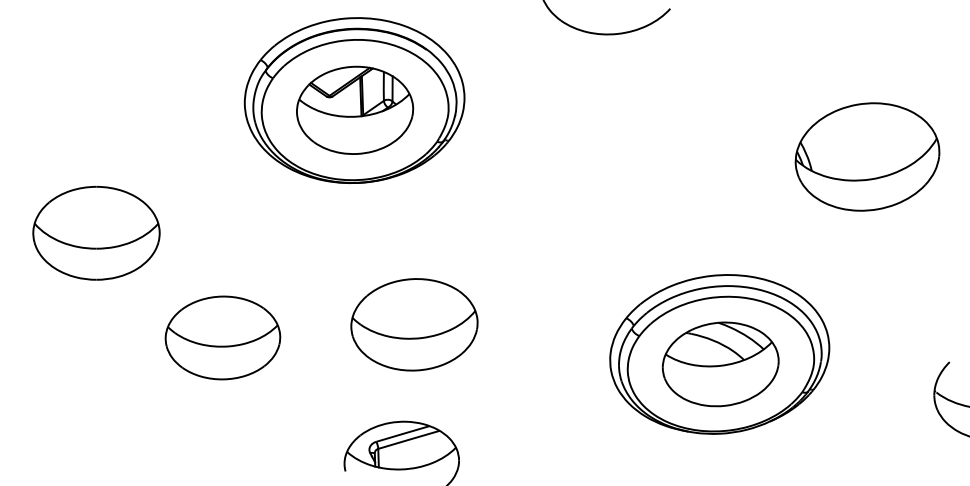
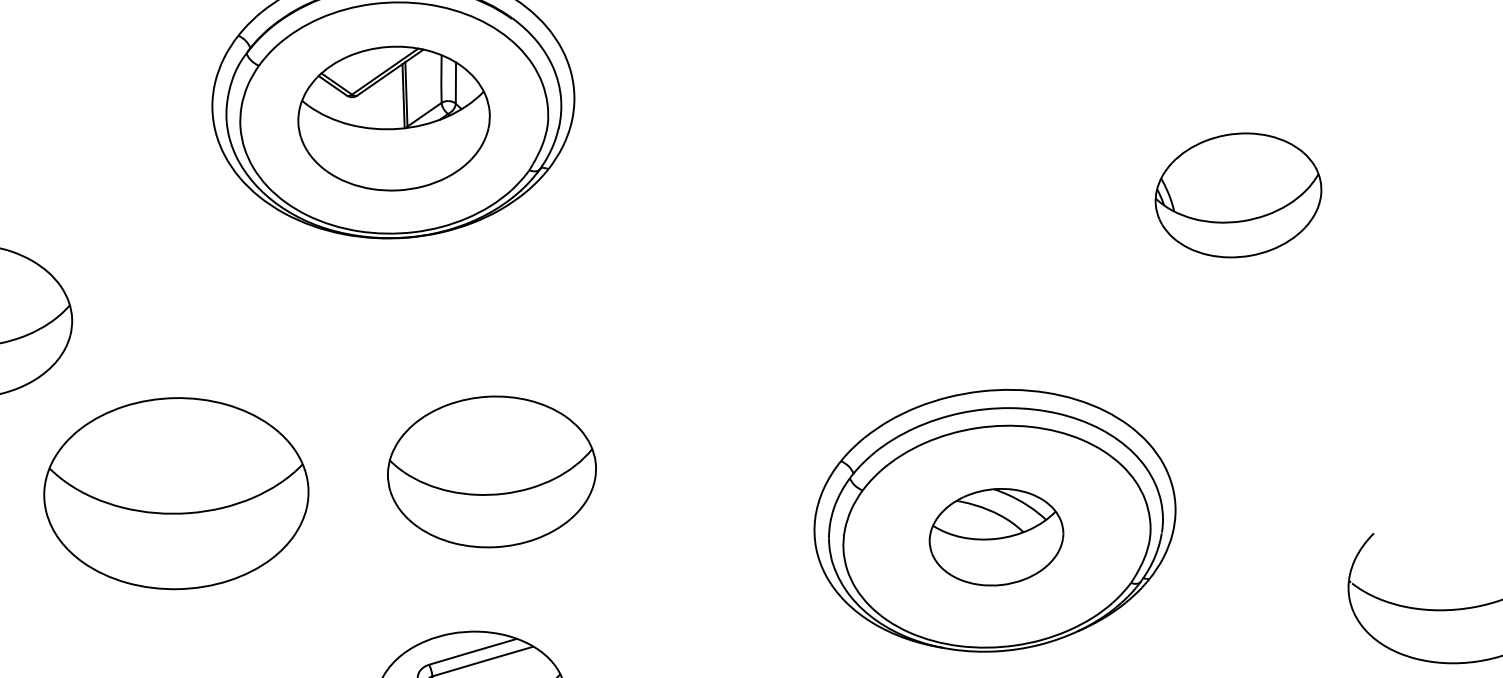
part: (867, 156) -> (1238, 194), size x0.7
part: (222, 337) -> (175, 492), size x1.4
part: (720, 364) -> (996, 537), size x0.7

